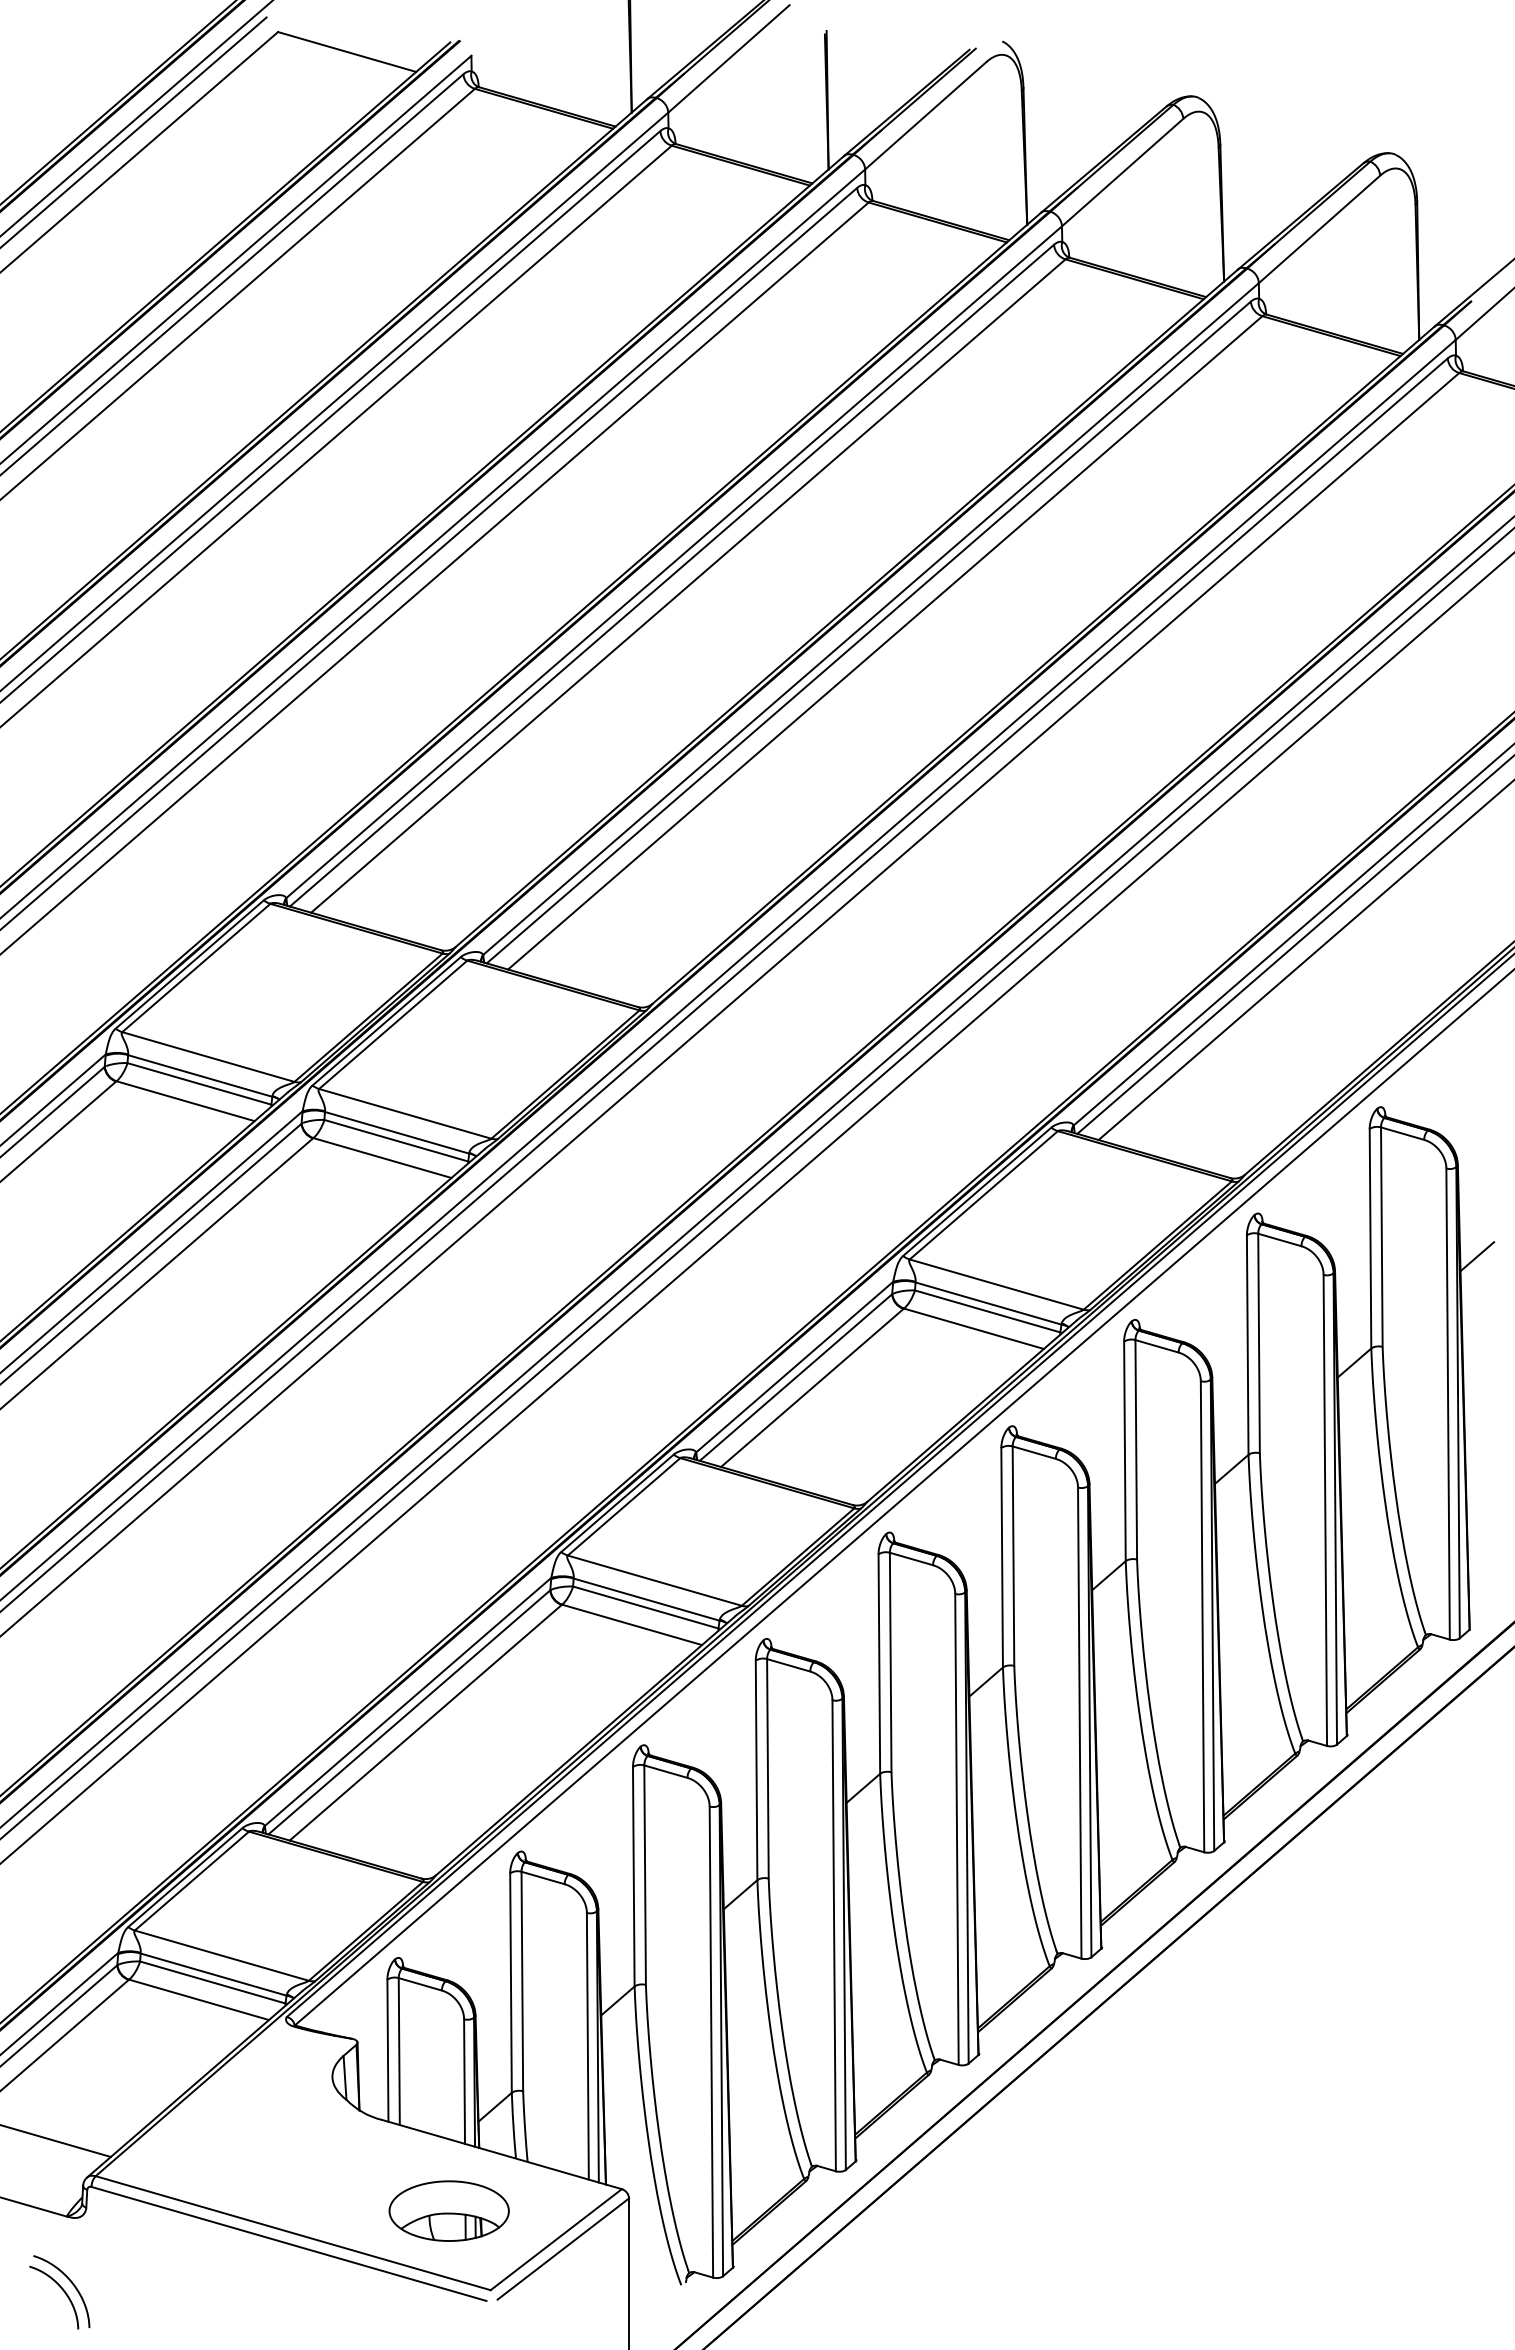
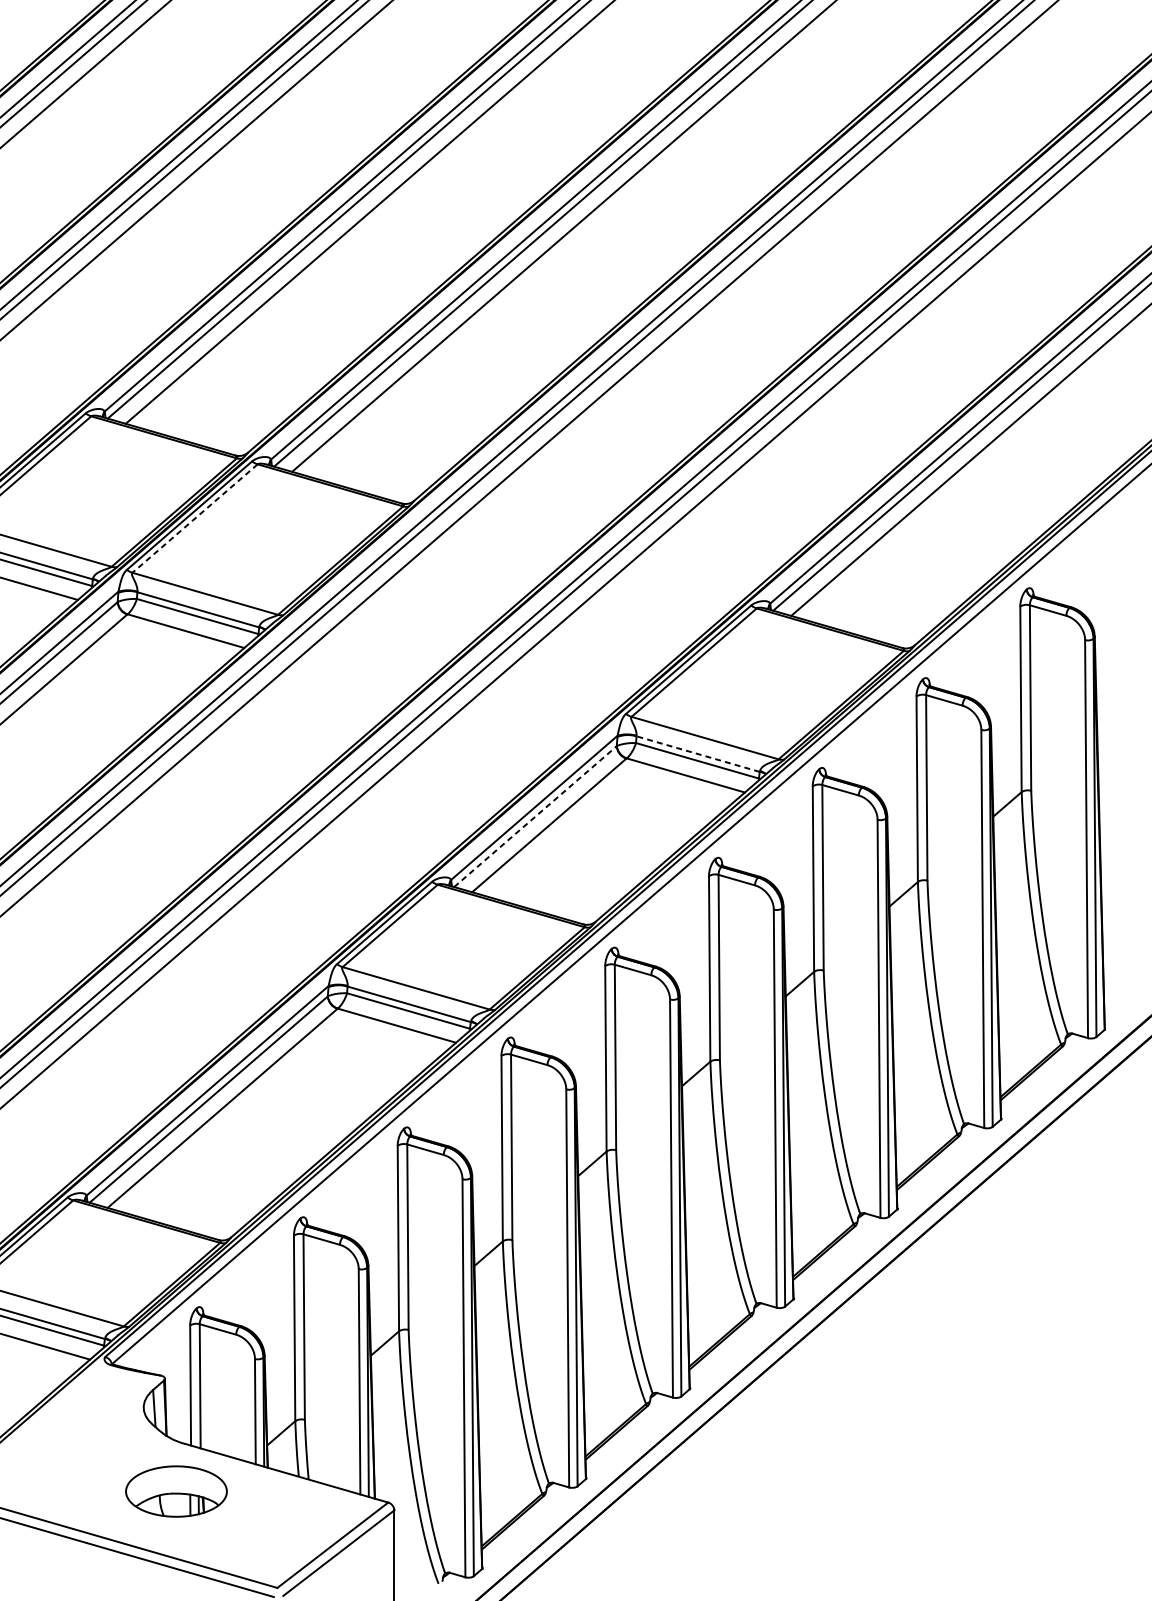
line: (392, 1025) -> (194, 519), solid -> dashed
line: (1477, 1256) -> (1111, 714), removed
line: (988, 1303) -> (698, 754), solid -> dashed
line: (796, 1377) -> (535, 816), solid -> dashed
part: (448, 2210) -> (175, 1491), moved

